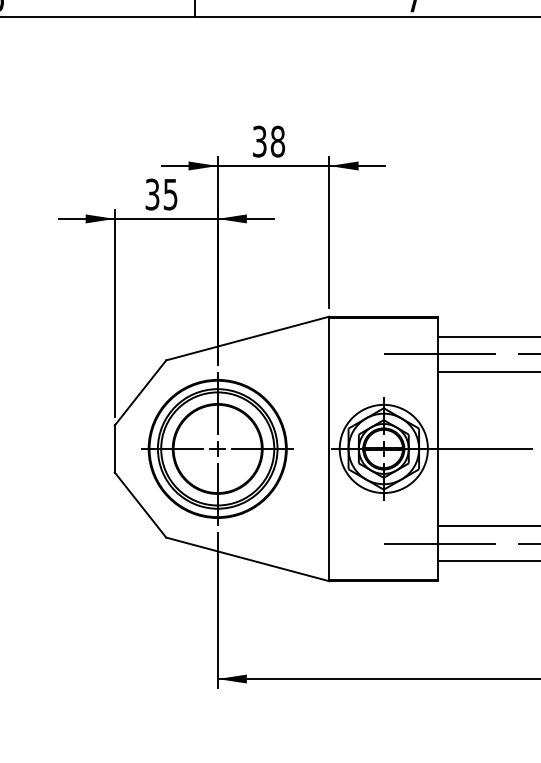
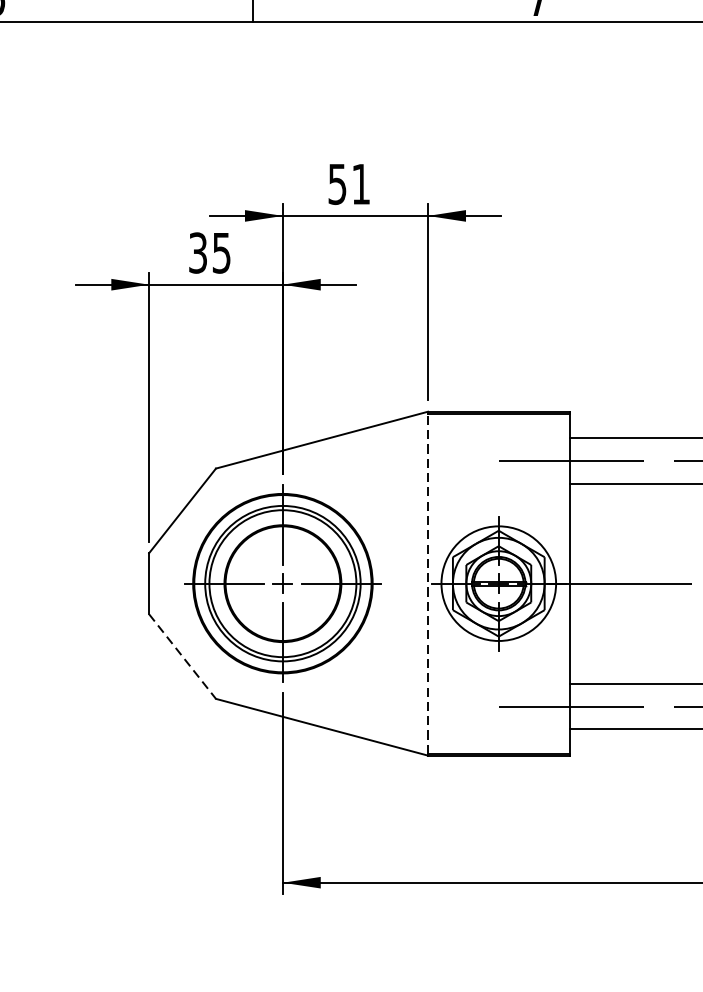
text: (269, 141) -> (350, 184), 38 -> 51
line: (329, 449) -> (428, 584), solid -> dashed
line: (140, 505) -> (182, 657), solid -> dashed

